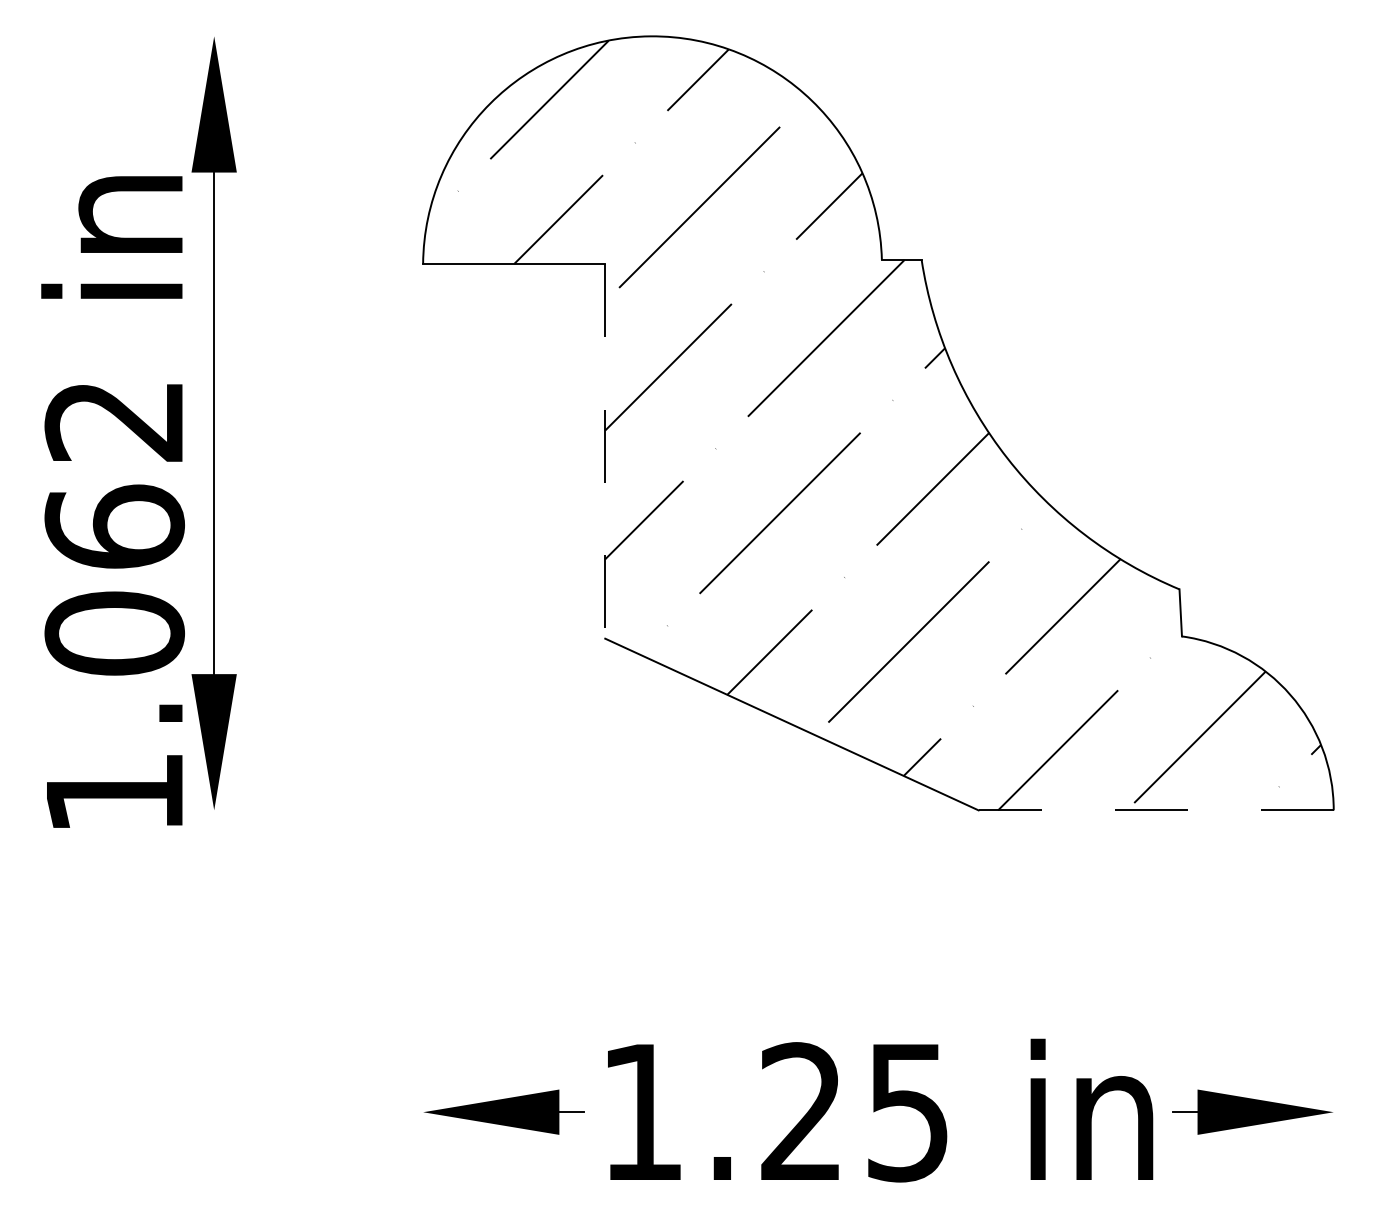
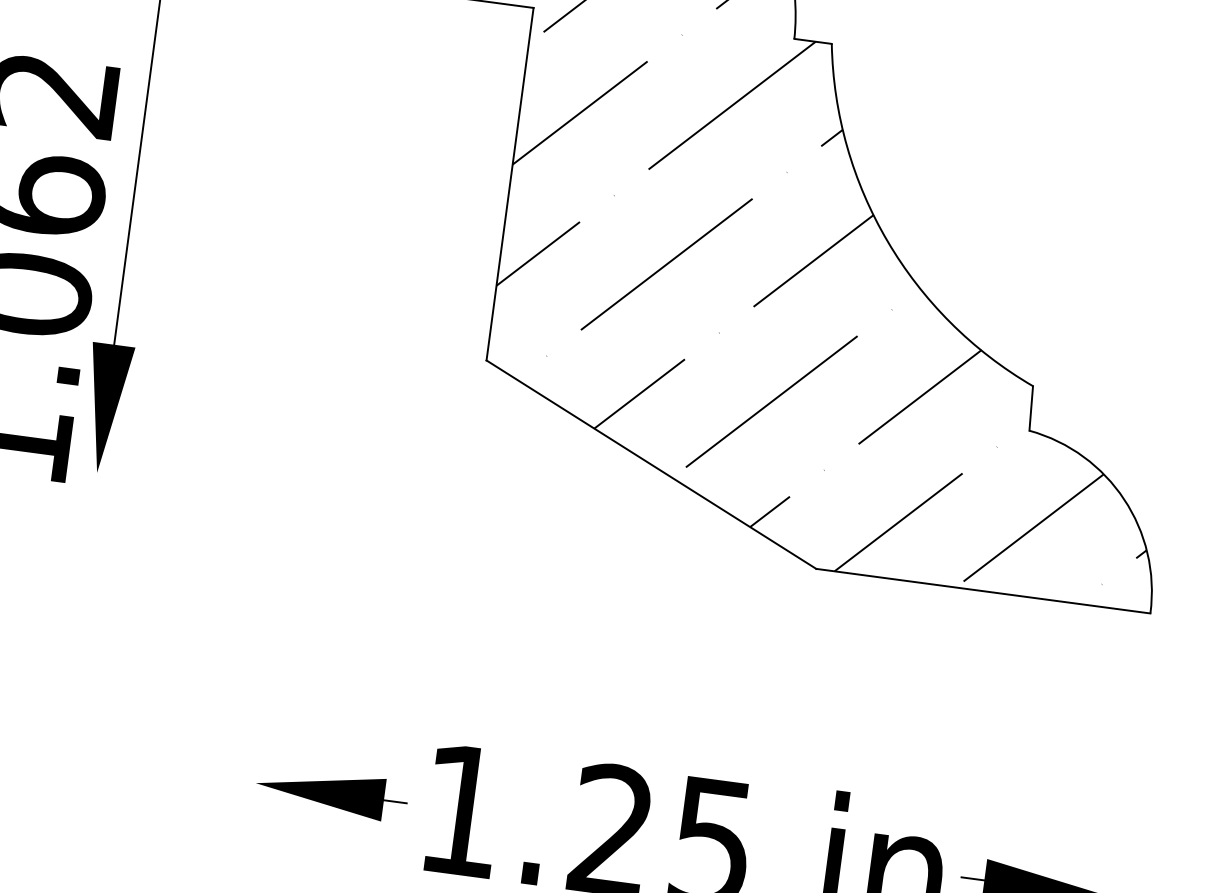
line: (605, 451) -> (510, 184), dashed -> solid
line: (1156, 810) -> (983, 591), dashed -> solid

